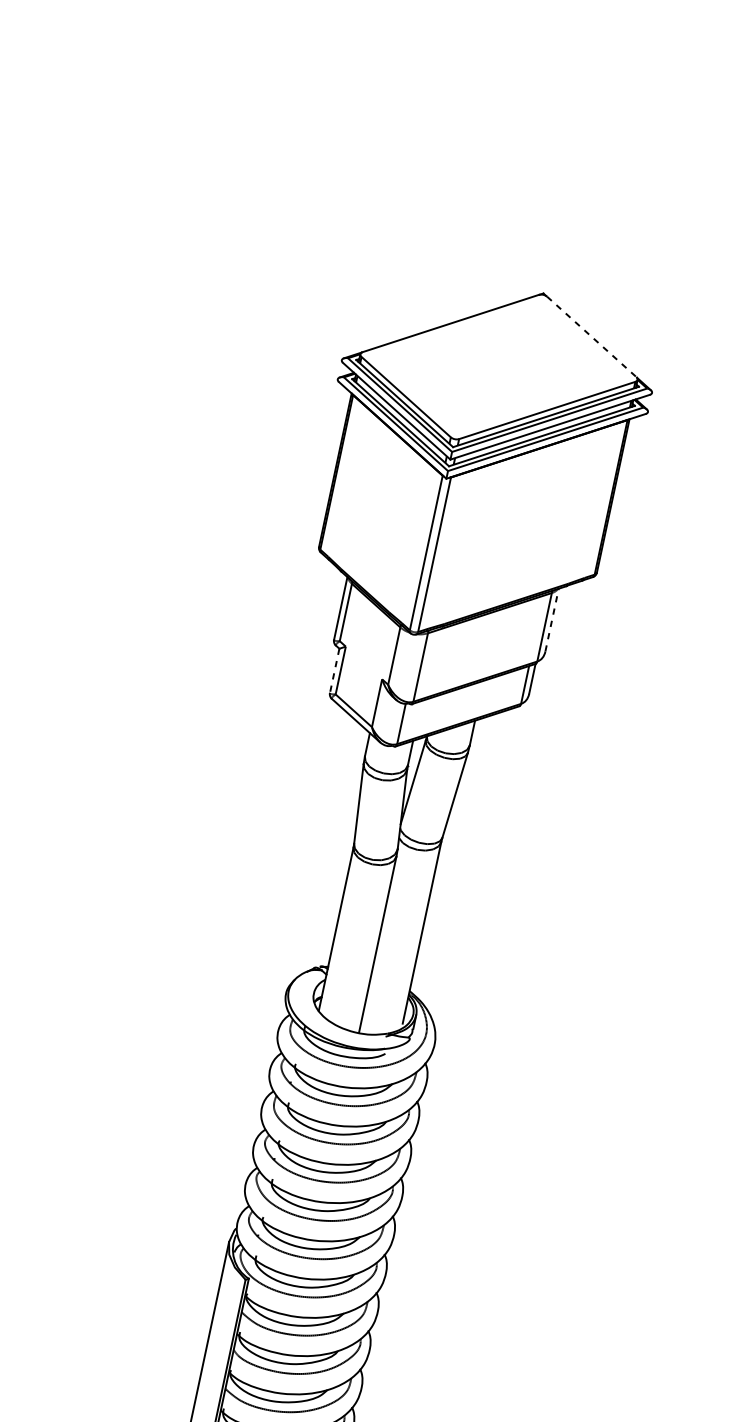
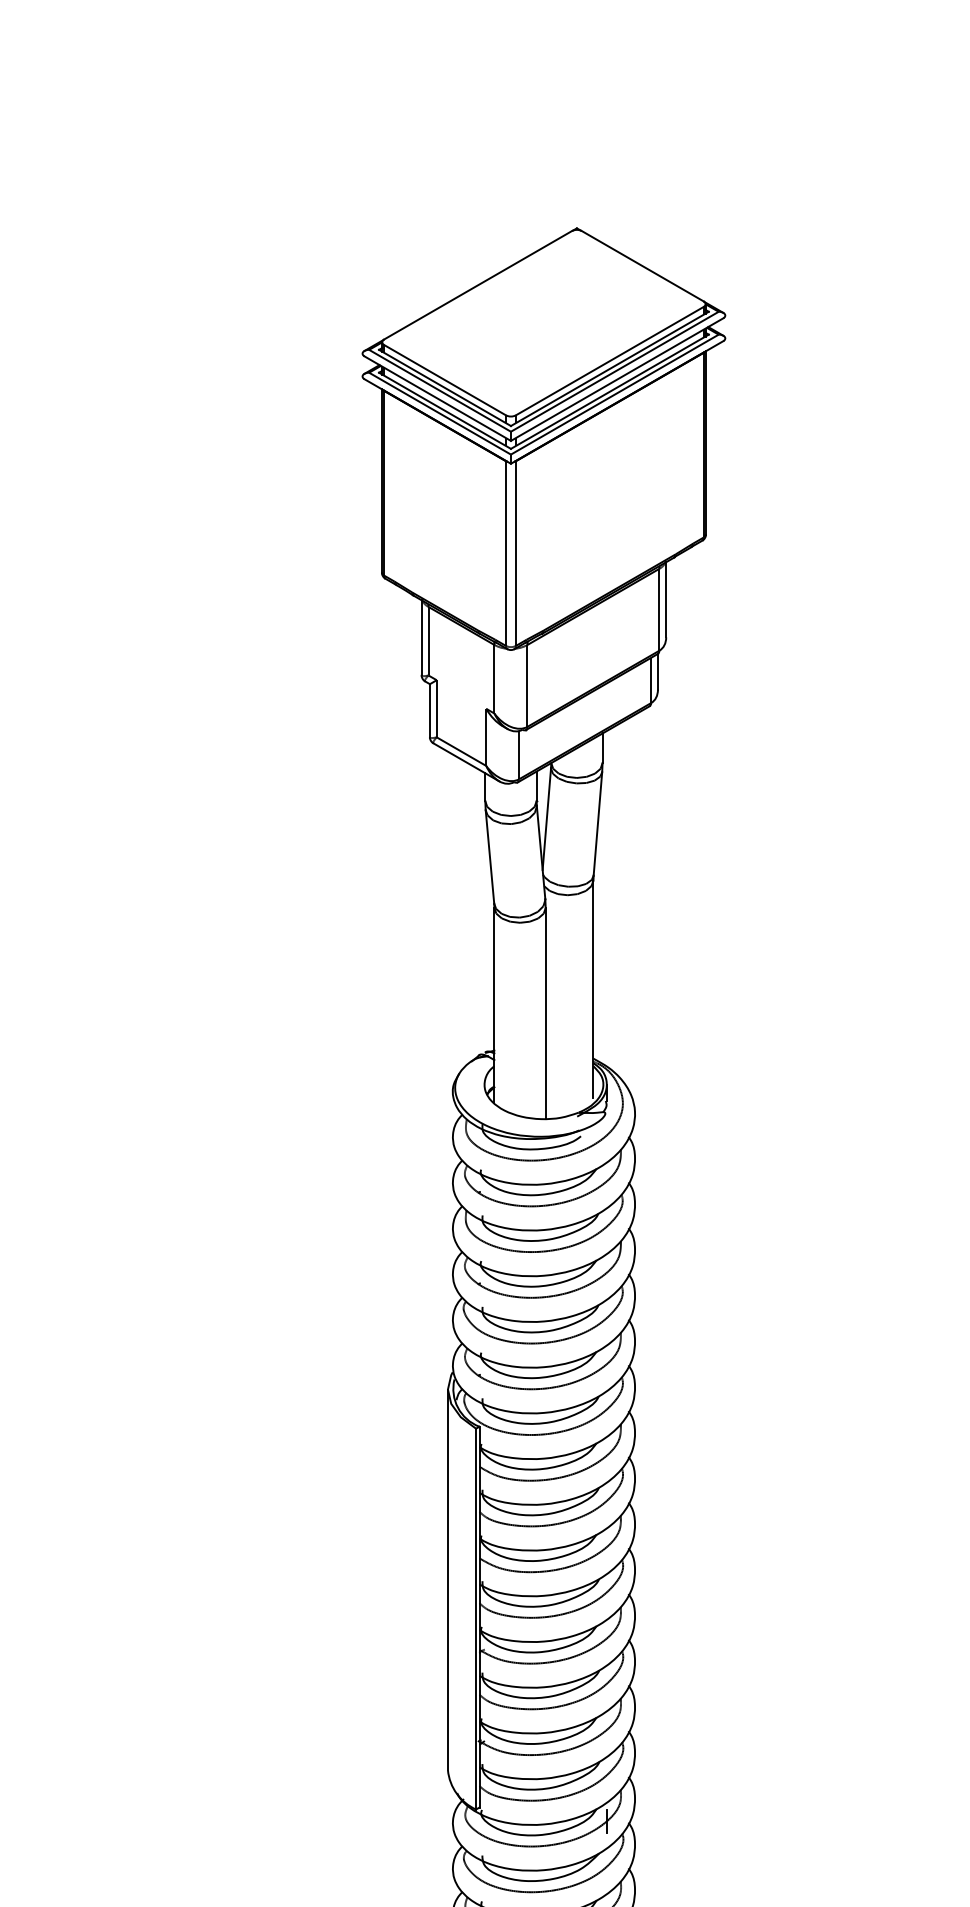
line: (592, 337) -> (643, 266), dashed -> solid
line: (552, 619) -> (666, 599), dashed -> solid
line: (334, 670) -> (429, 710), dashed -> solid

